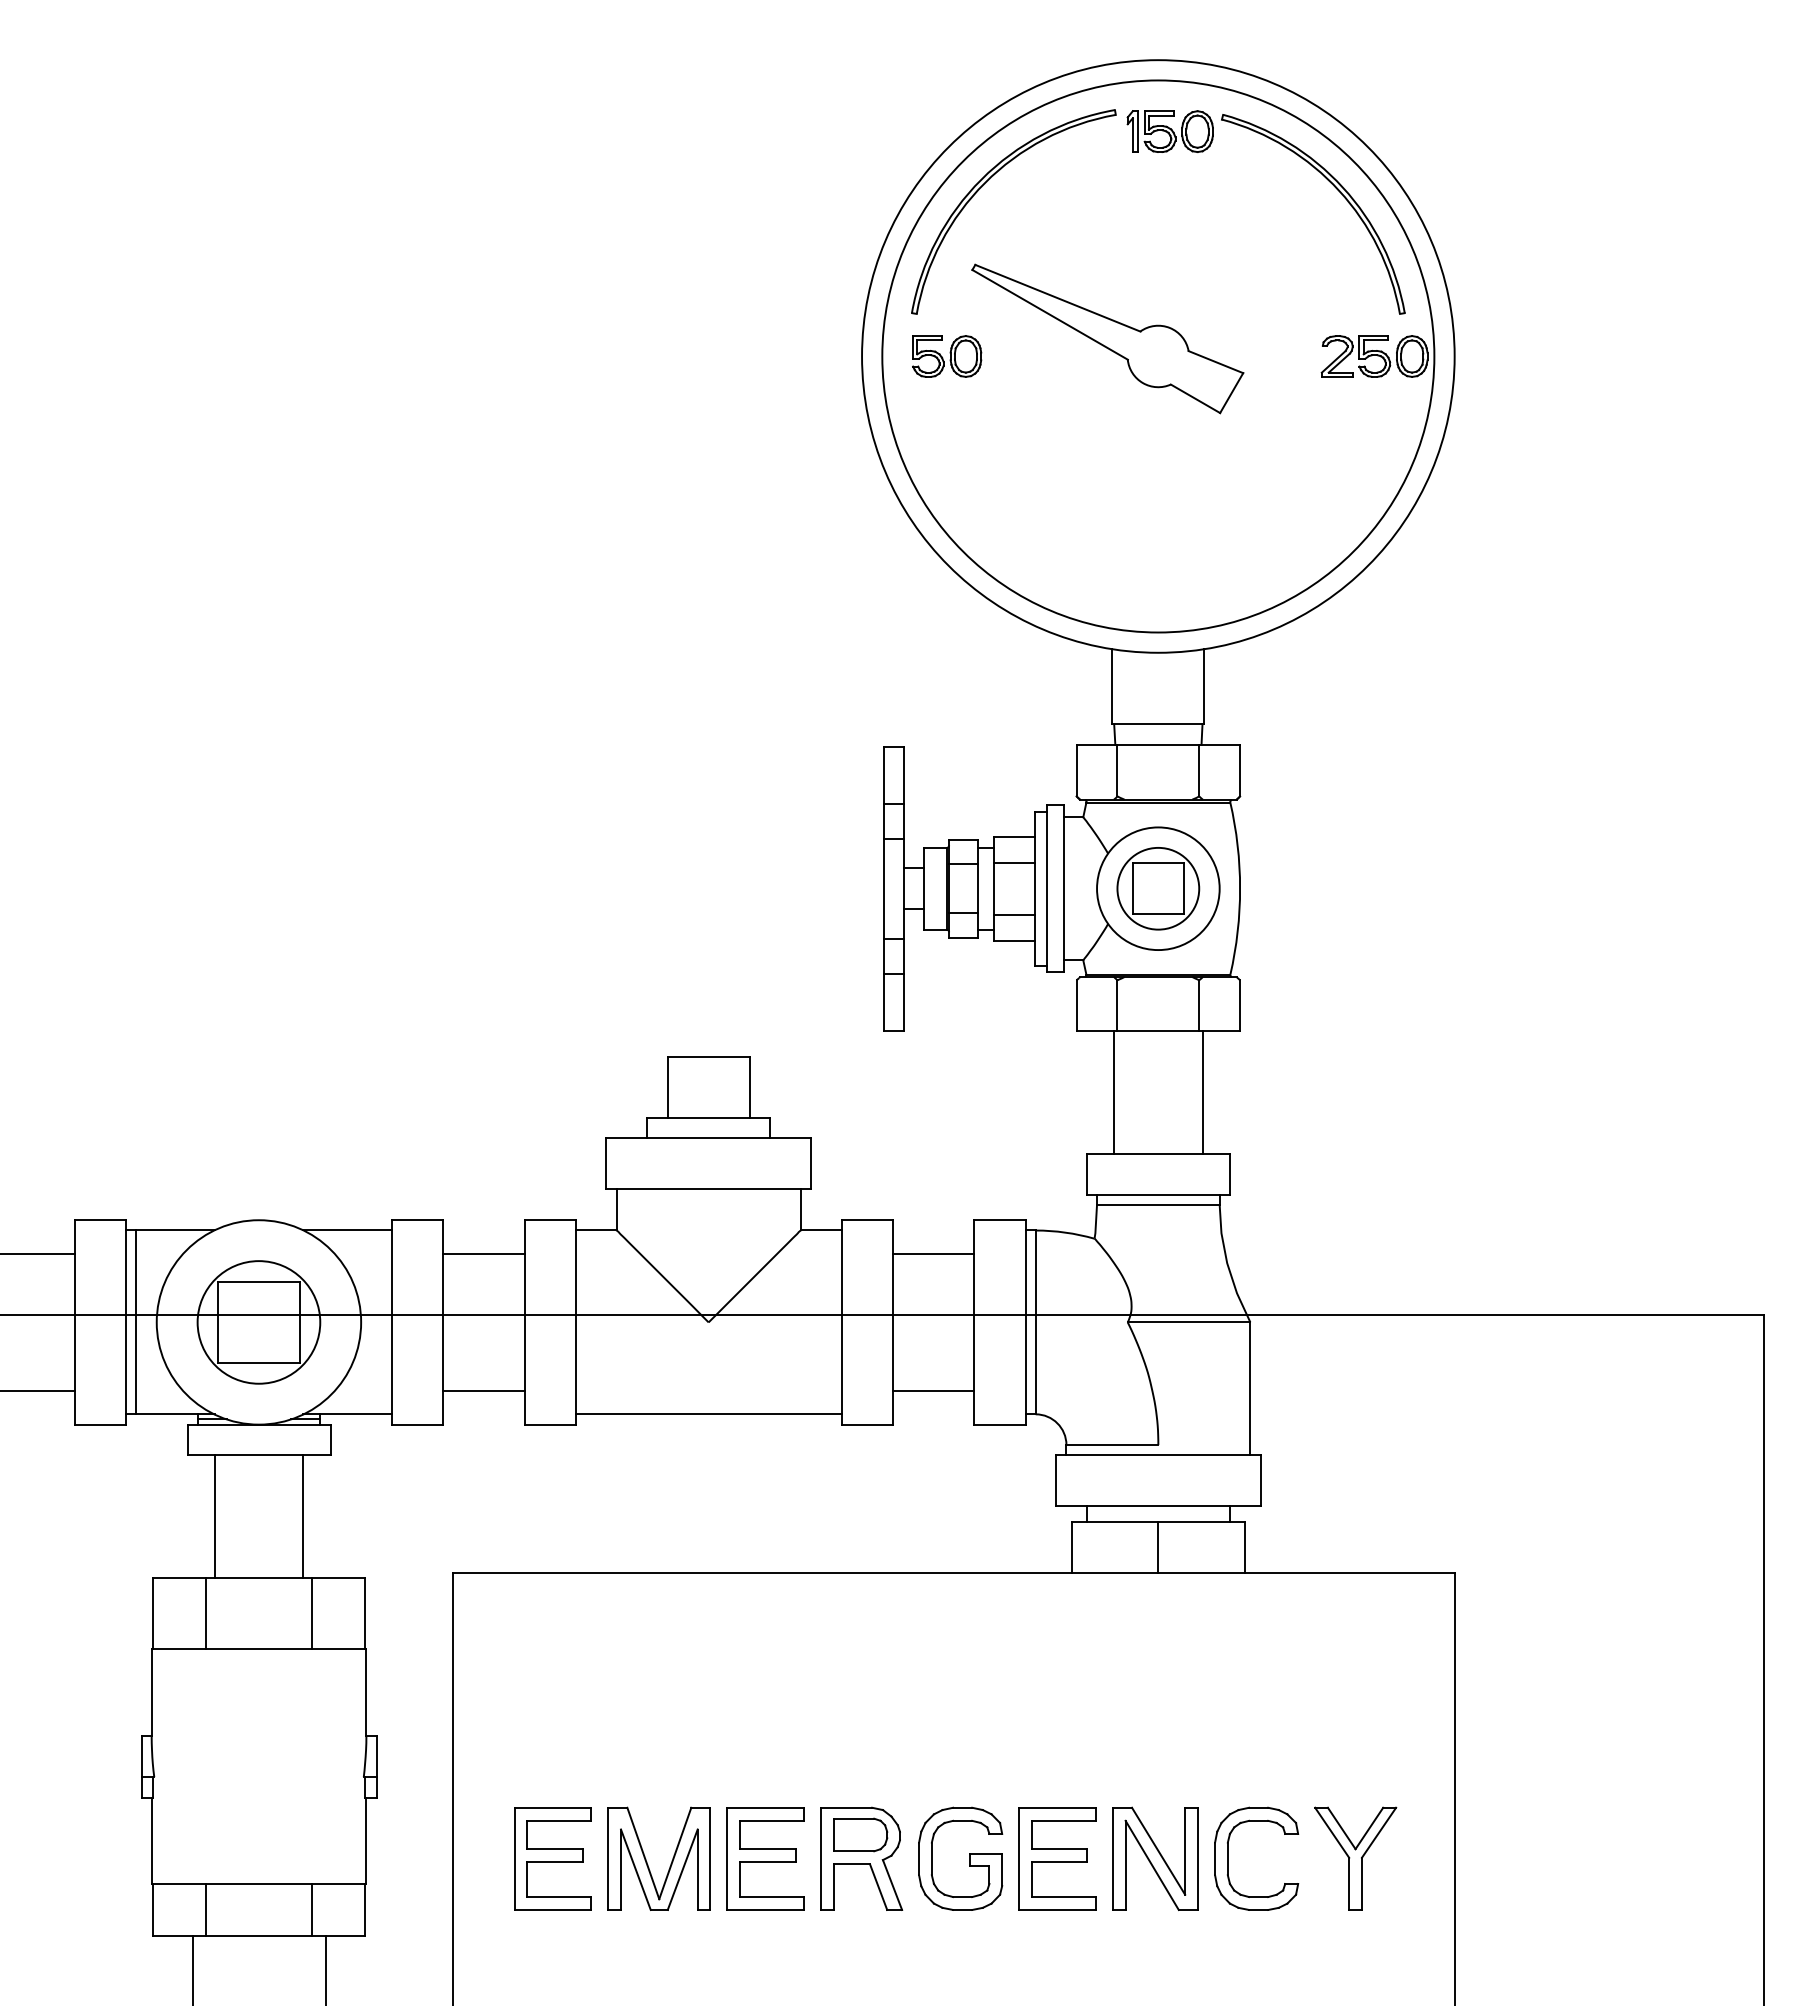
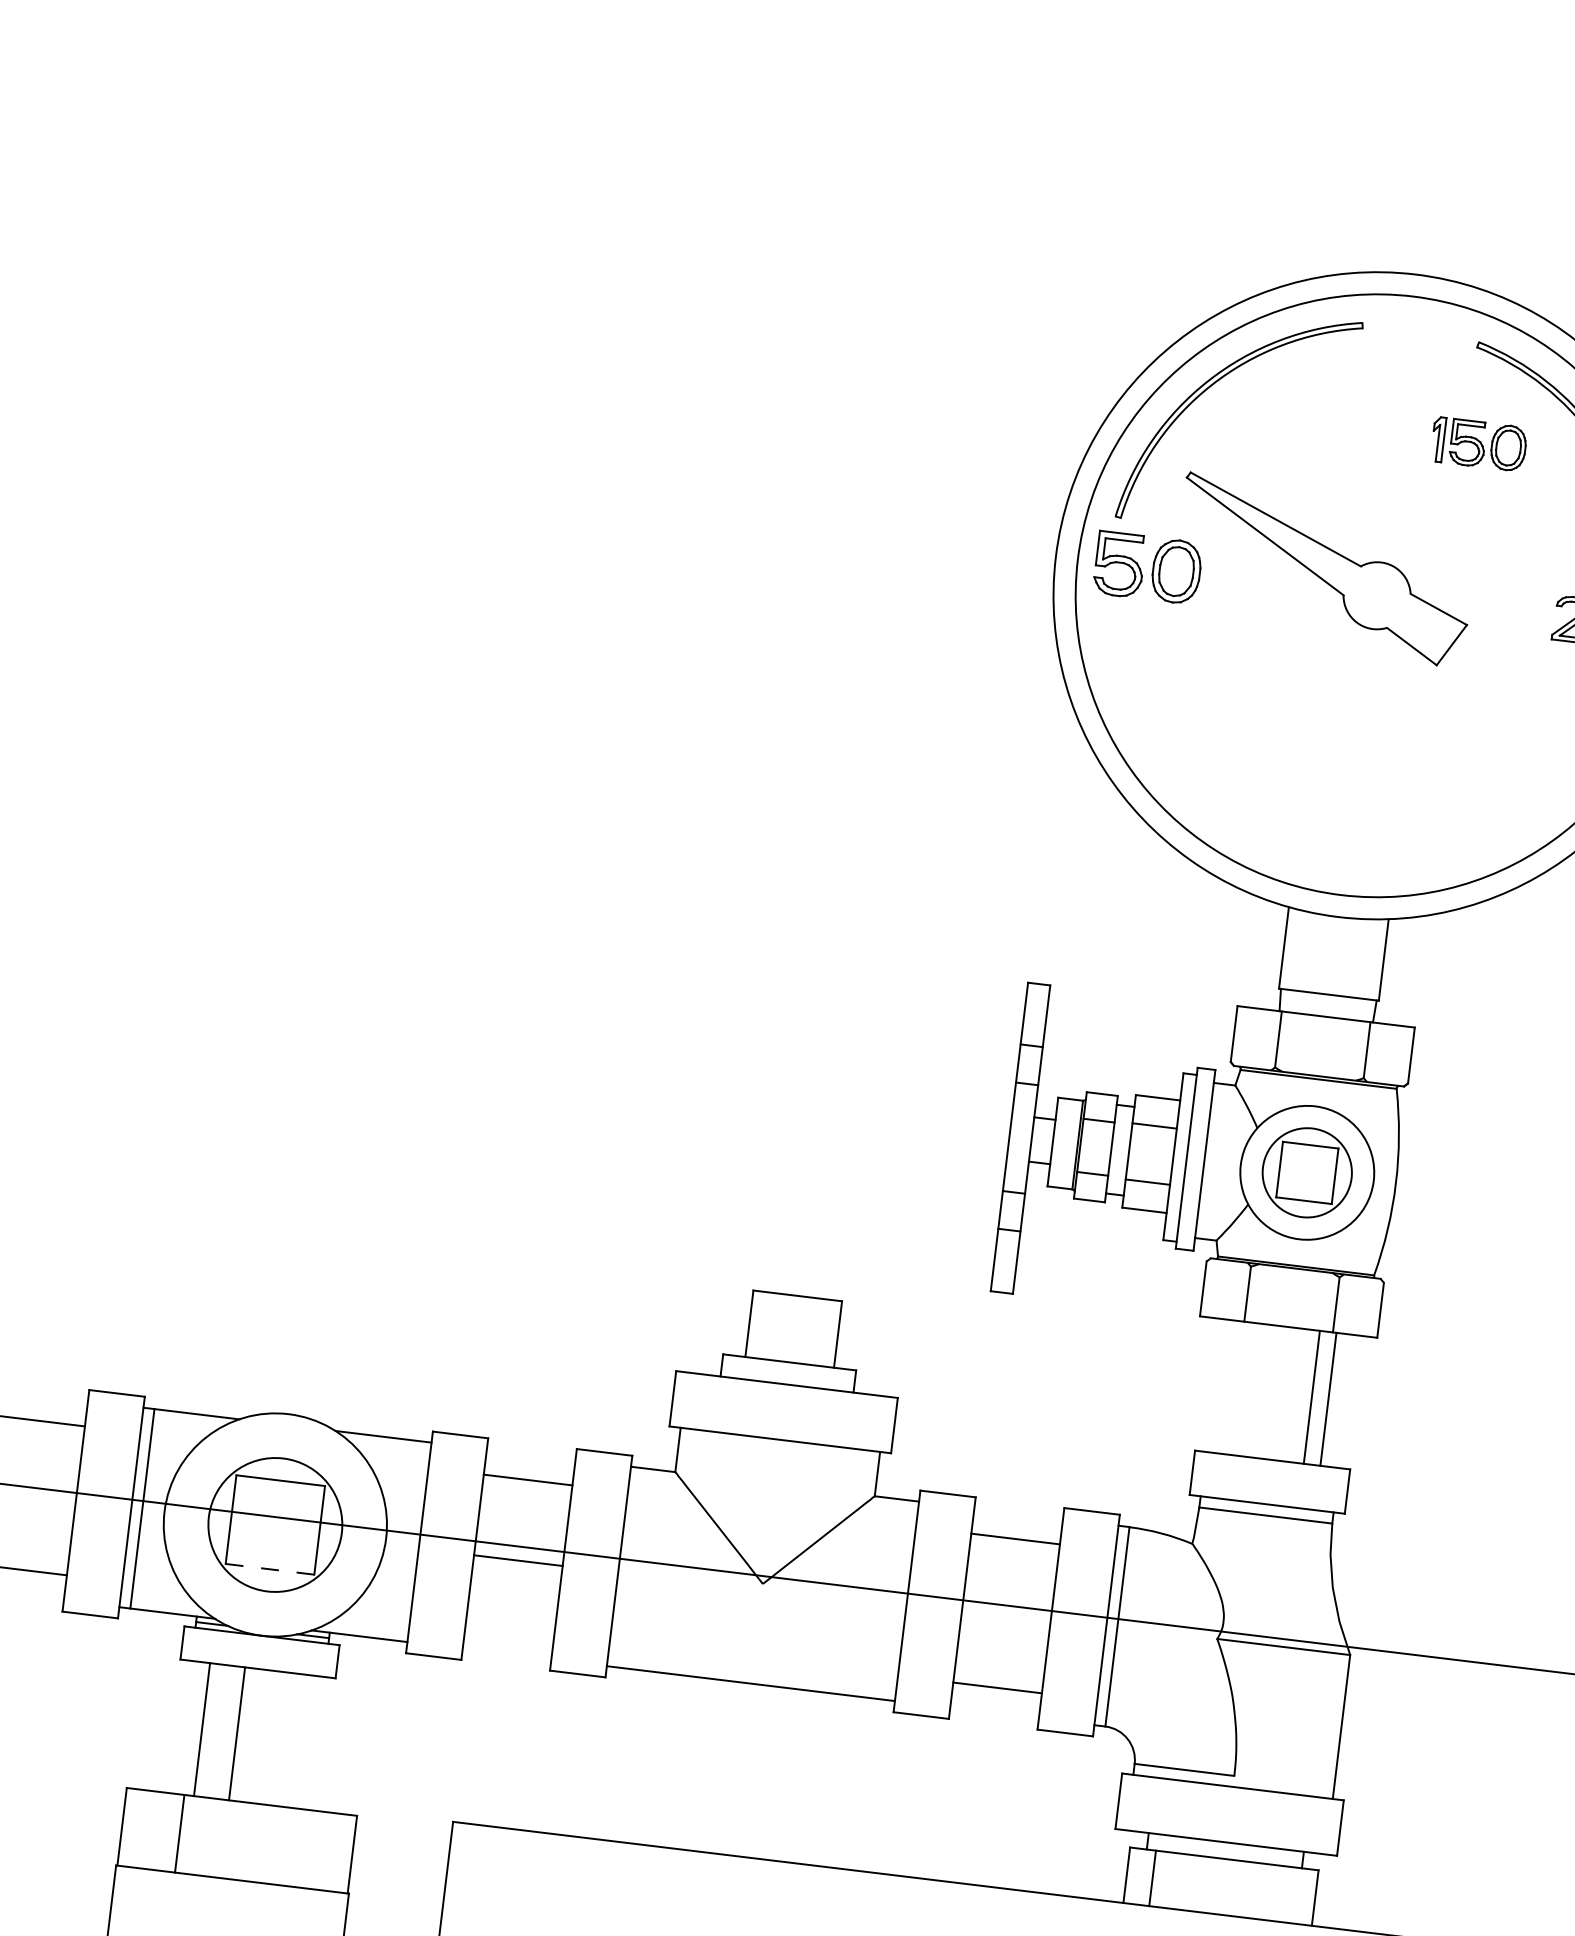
part: (1169, 131) -> (1478, 444), moved
part: (947, 356) -> (1148, 568), size x1.4
line: (1114, 1092) -> (1312, 1397), moved
line: (258, 1363) -> (269, 1569), solid -> dashed
line: (483, 1391) -> (518, 1561), moved
line: (303, 1516) -> (237, 1733), moved
line: (1158, 1546) -> (1152, 1877), moved
line: (312, 1613) -> (295, 1847), removed

